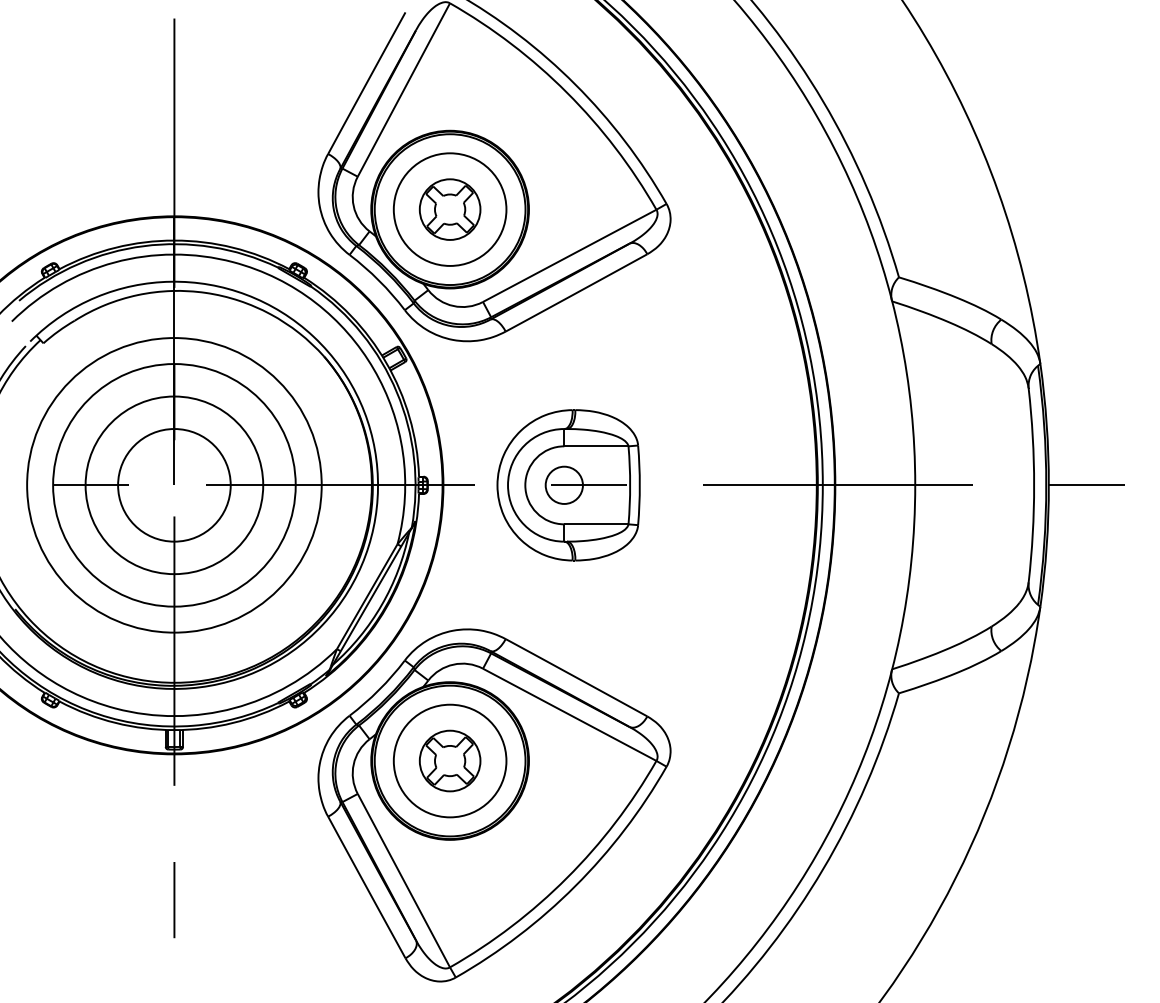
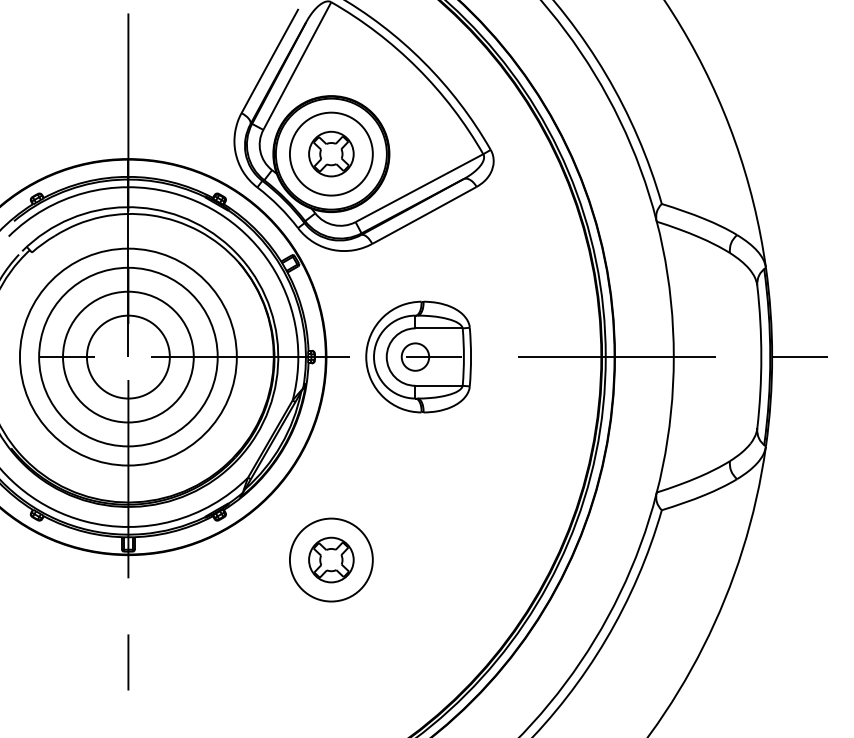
part: (494, 805) -> (364, 592), removed

